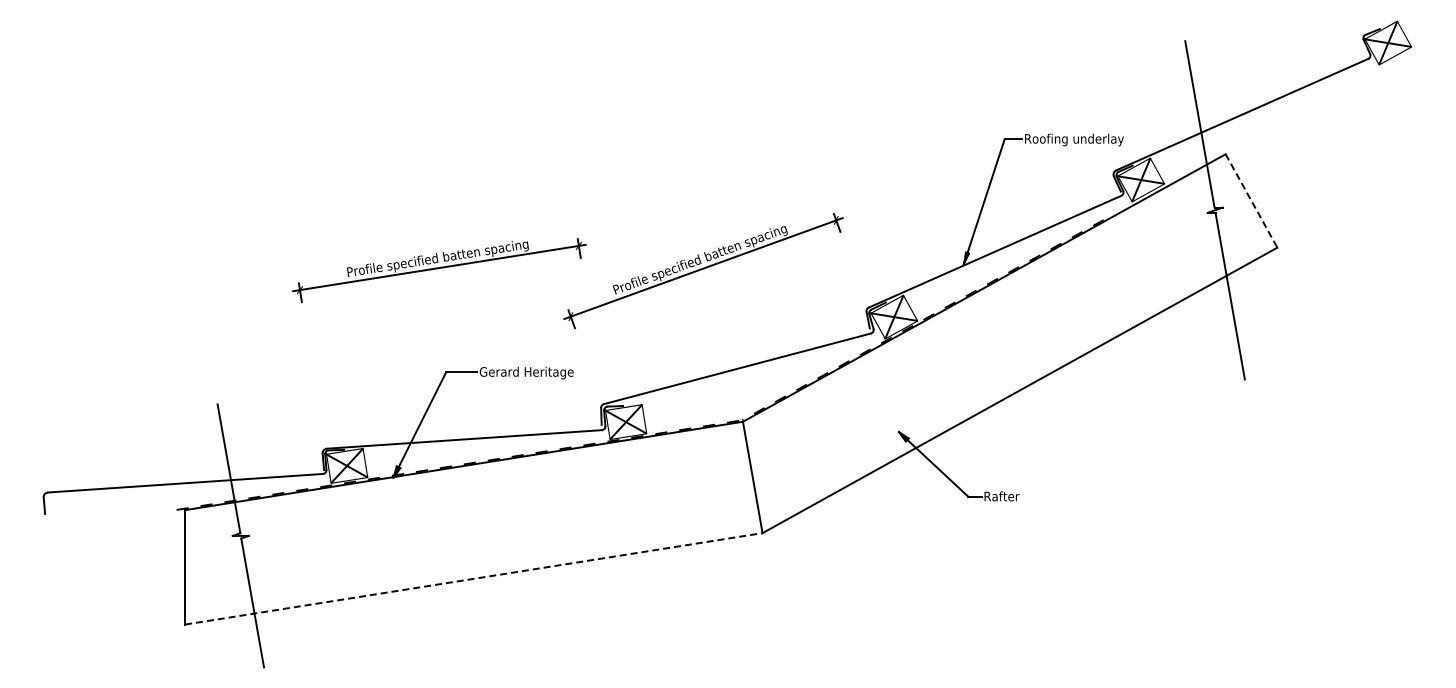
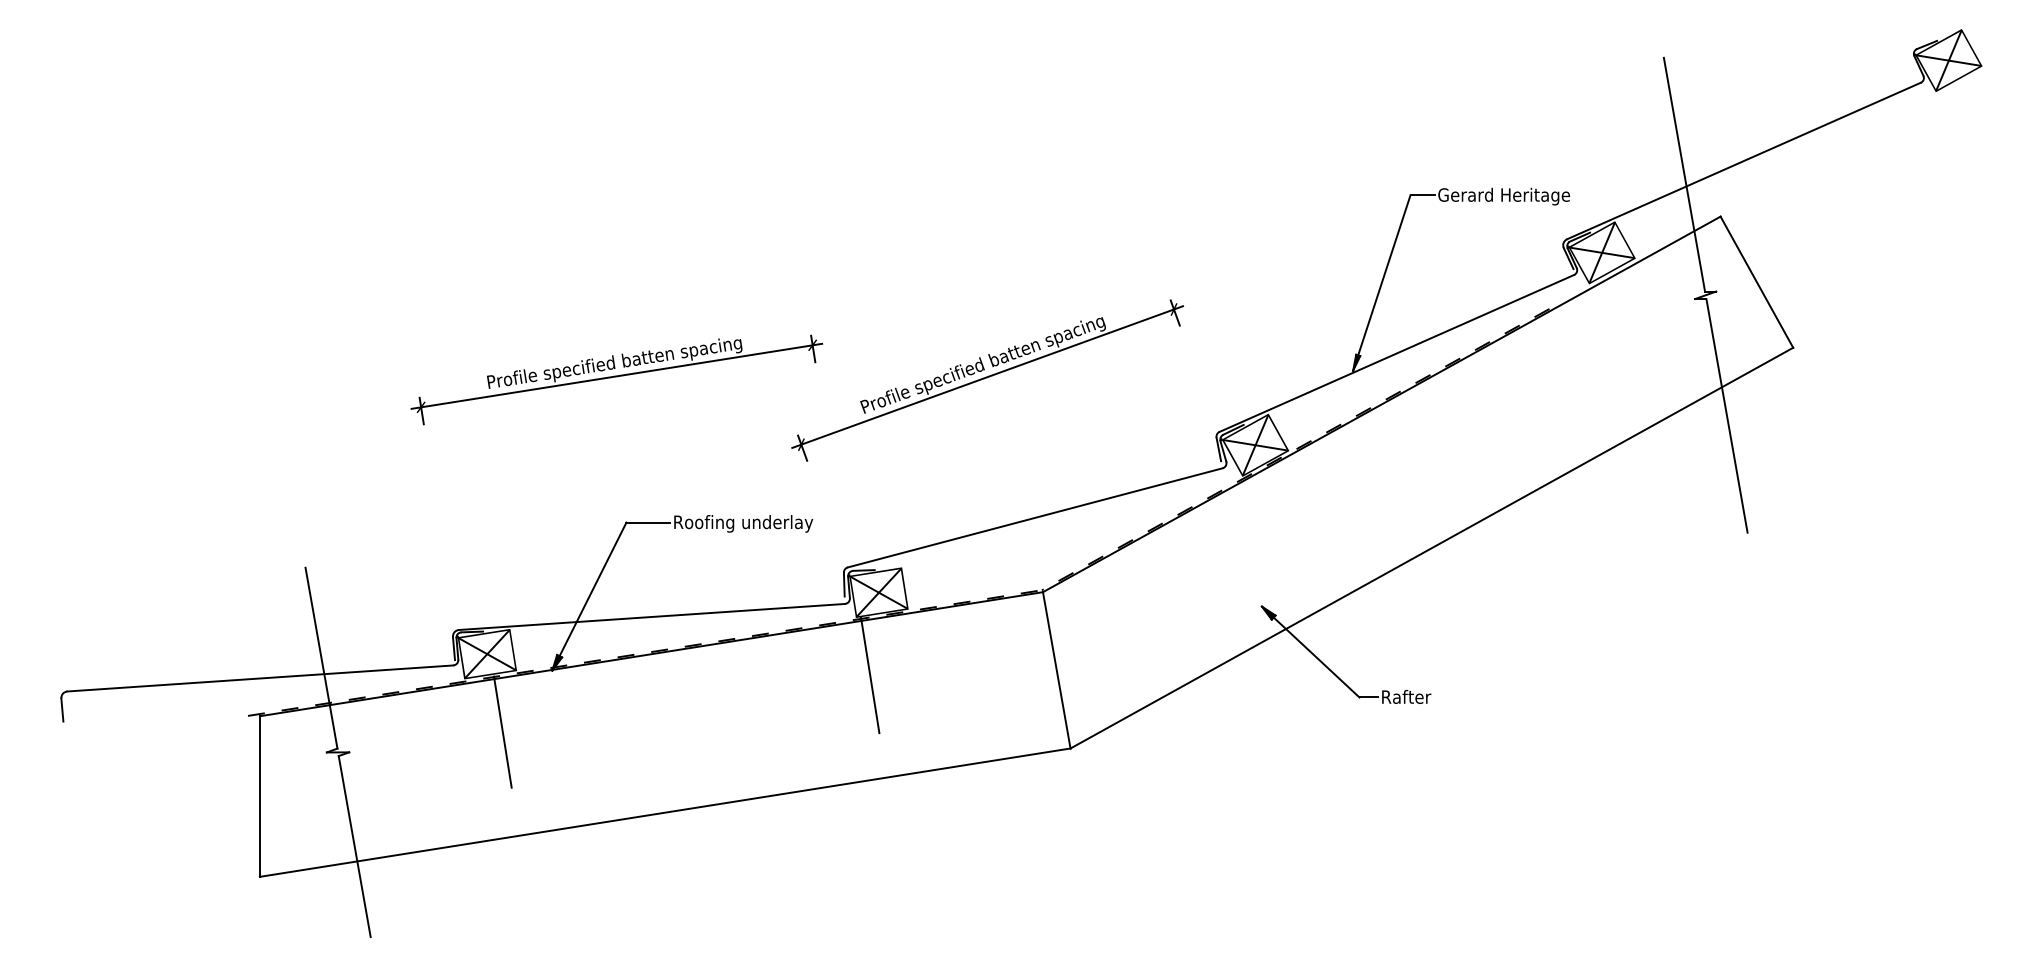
text: (1073, 139) -> (1507, 195), Roofing underlay -> Gerard Heritage
line: (1251, 201) -> (1756, 282), dashed -> solid
text: (529, 372) -> (743, 523), Gerard Heritage -> Roofing underlay
line: (619, 480) -> (869, 674), added
line: (357, 521) -> (501, 732), added
line: (474, 578) -> (666, 812), dashed -> solid

